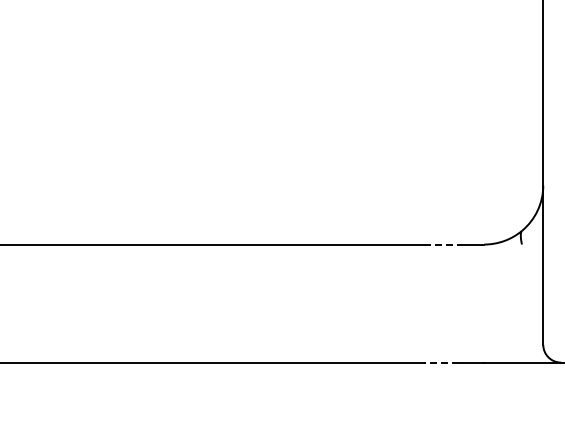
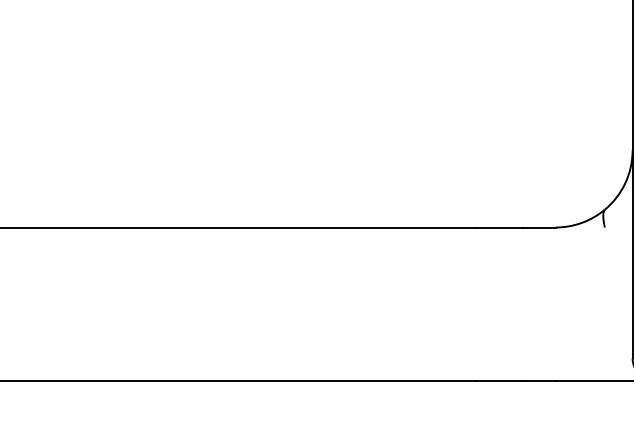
line: (441, 244) -> (499, 227), dashed -> solid
line: (441, 362) -> (499, 381), dashed -> solid

